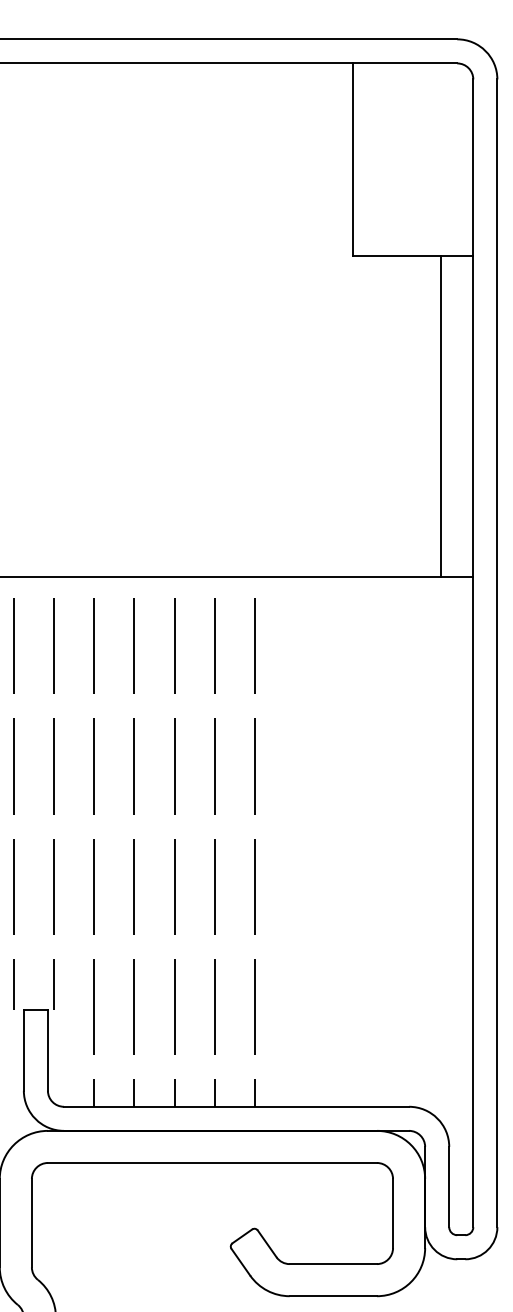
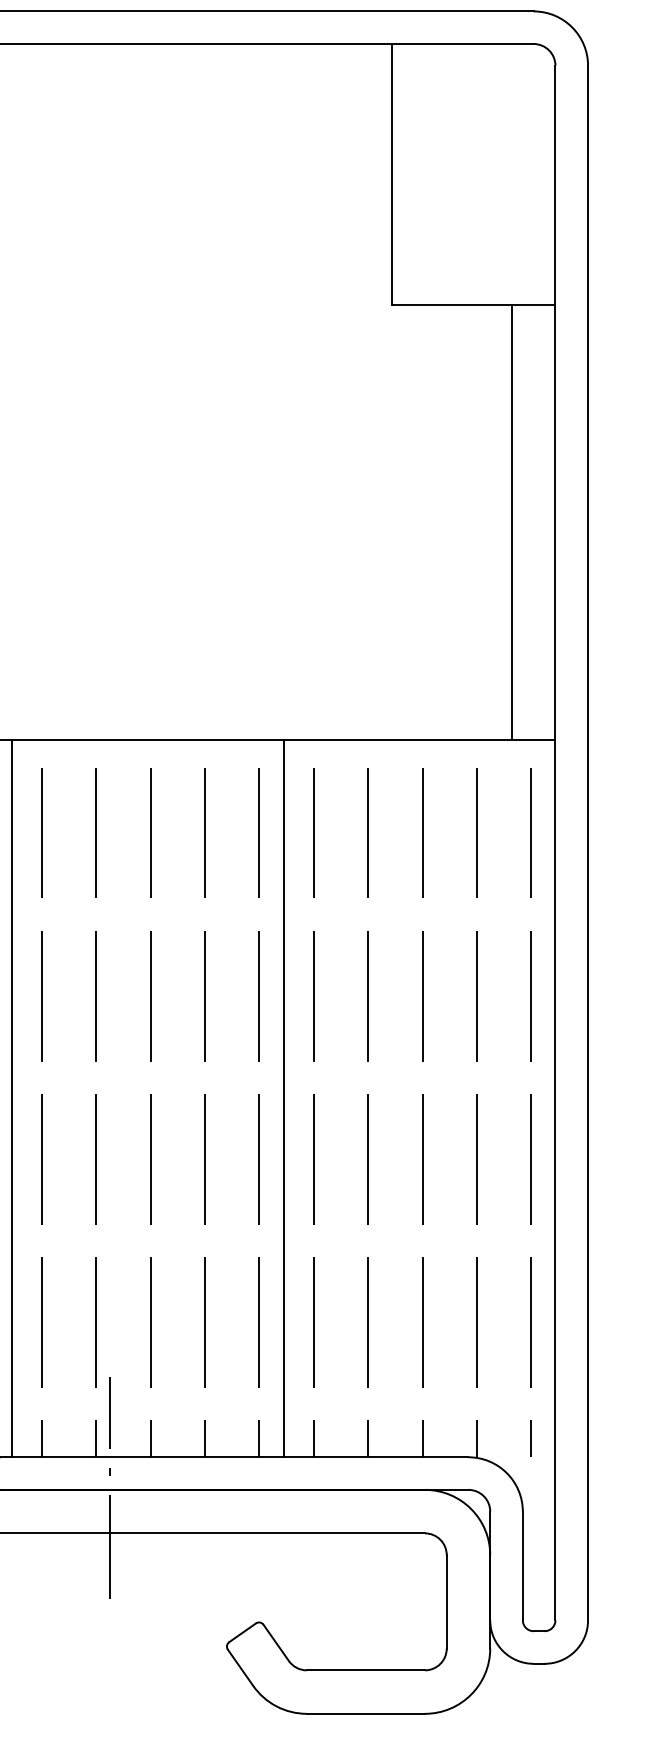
line: (72, 841) -> (12, 1097), added
line: (272, 841) -> (283, 1097), added
hatch: (374, 851) -> (421, 1111), added
line: (144, 1129) -> (110, 1488), added

